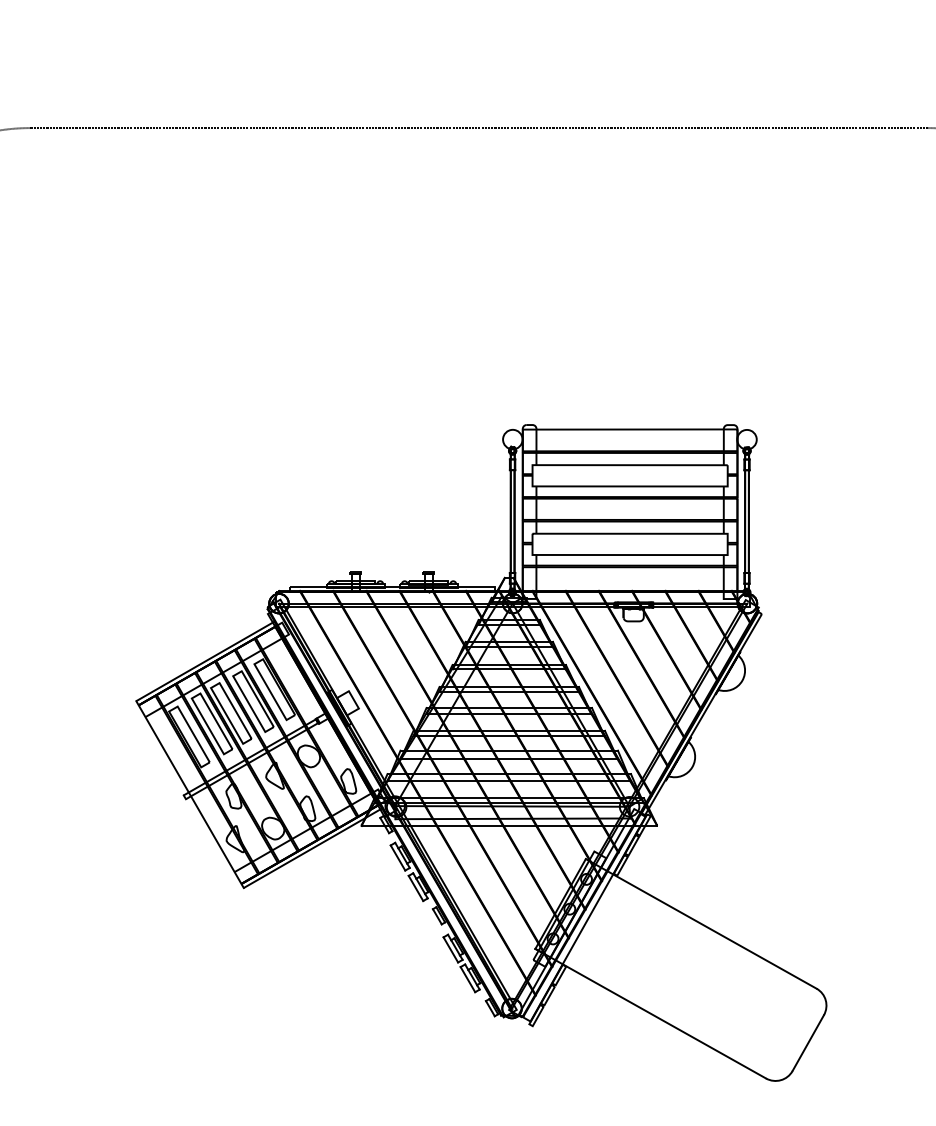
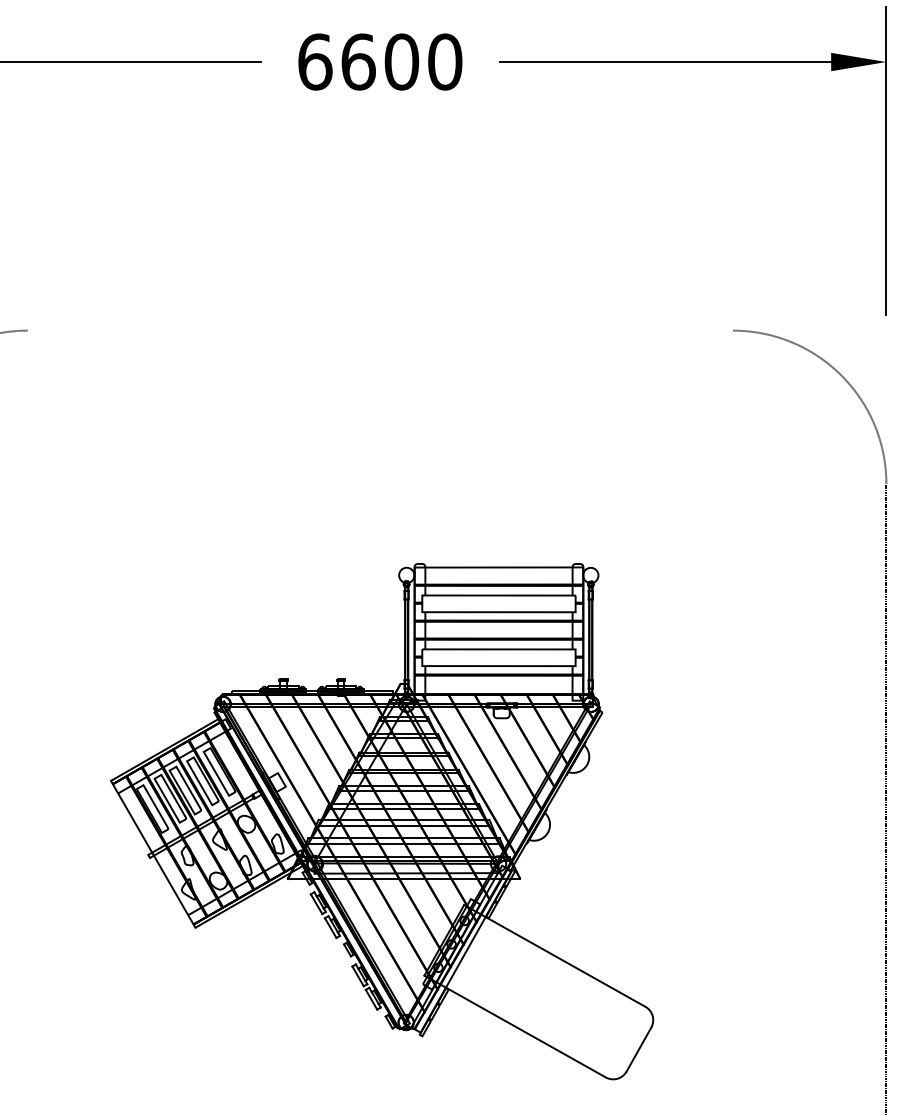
line: (479, 127) -> (380, 330), removed

